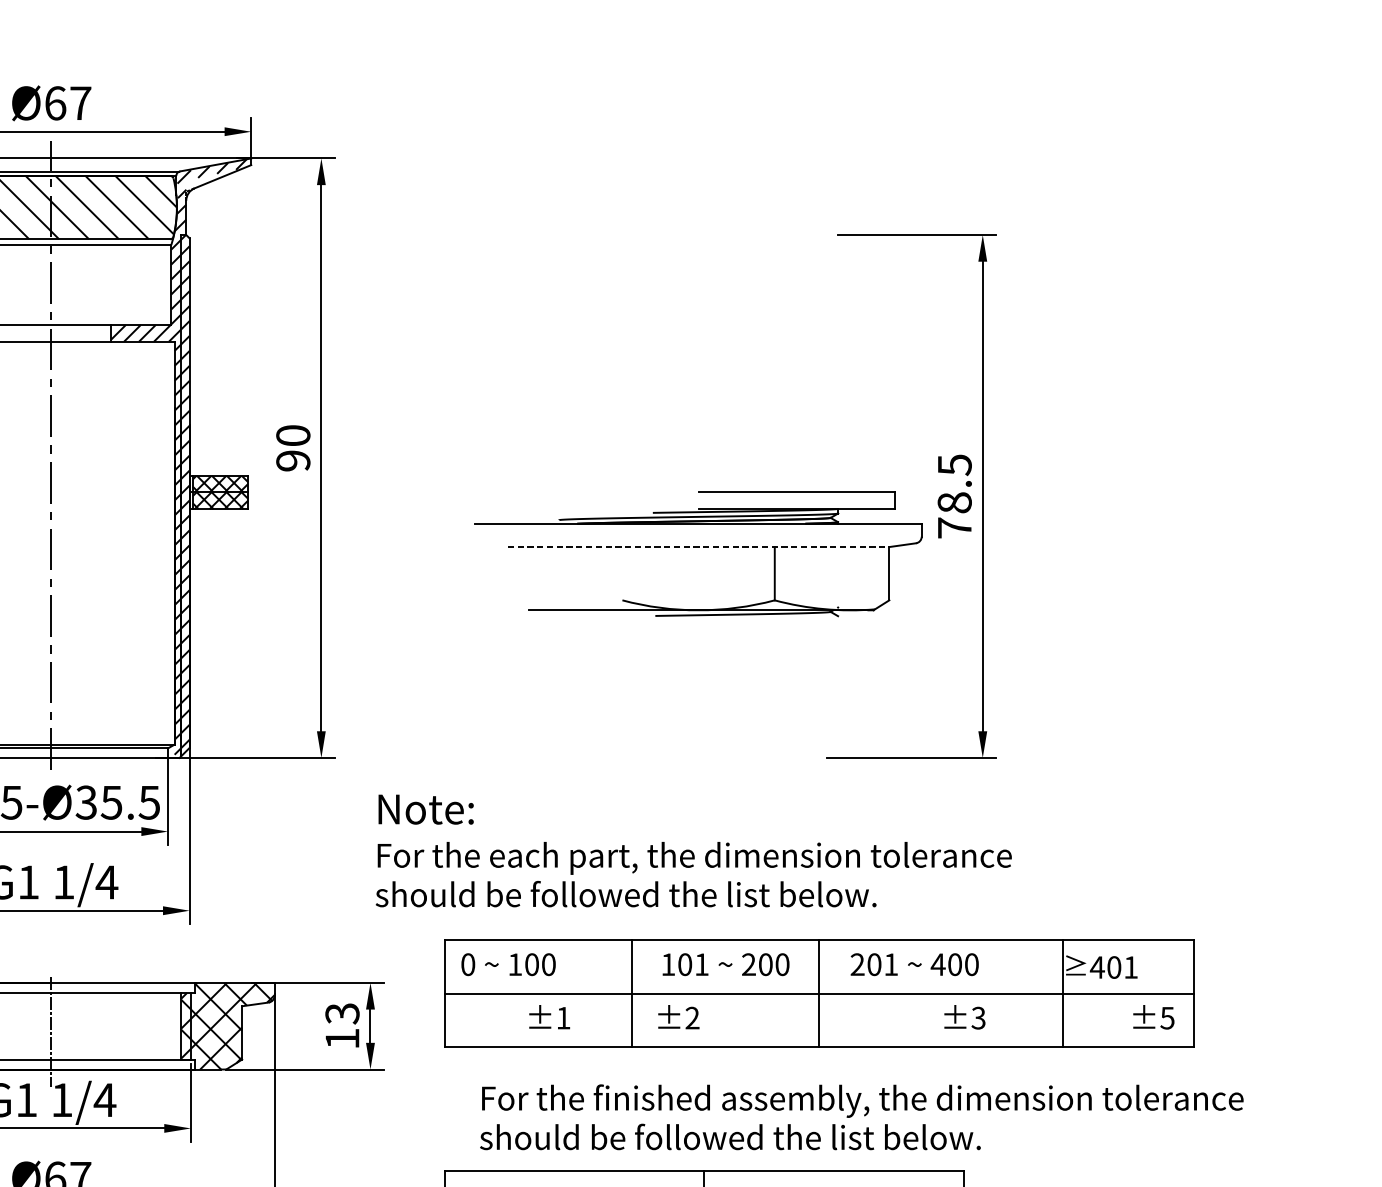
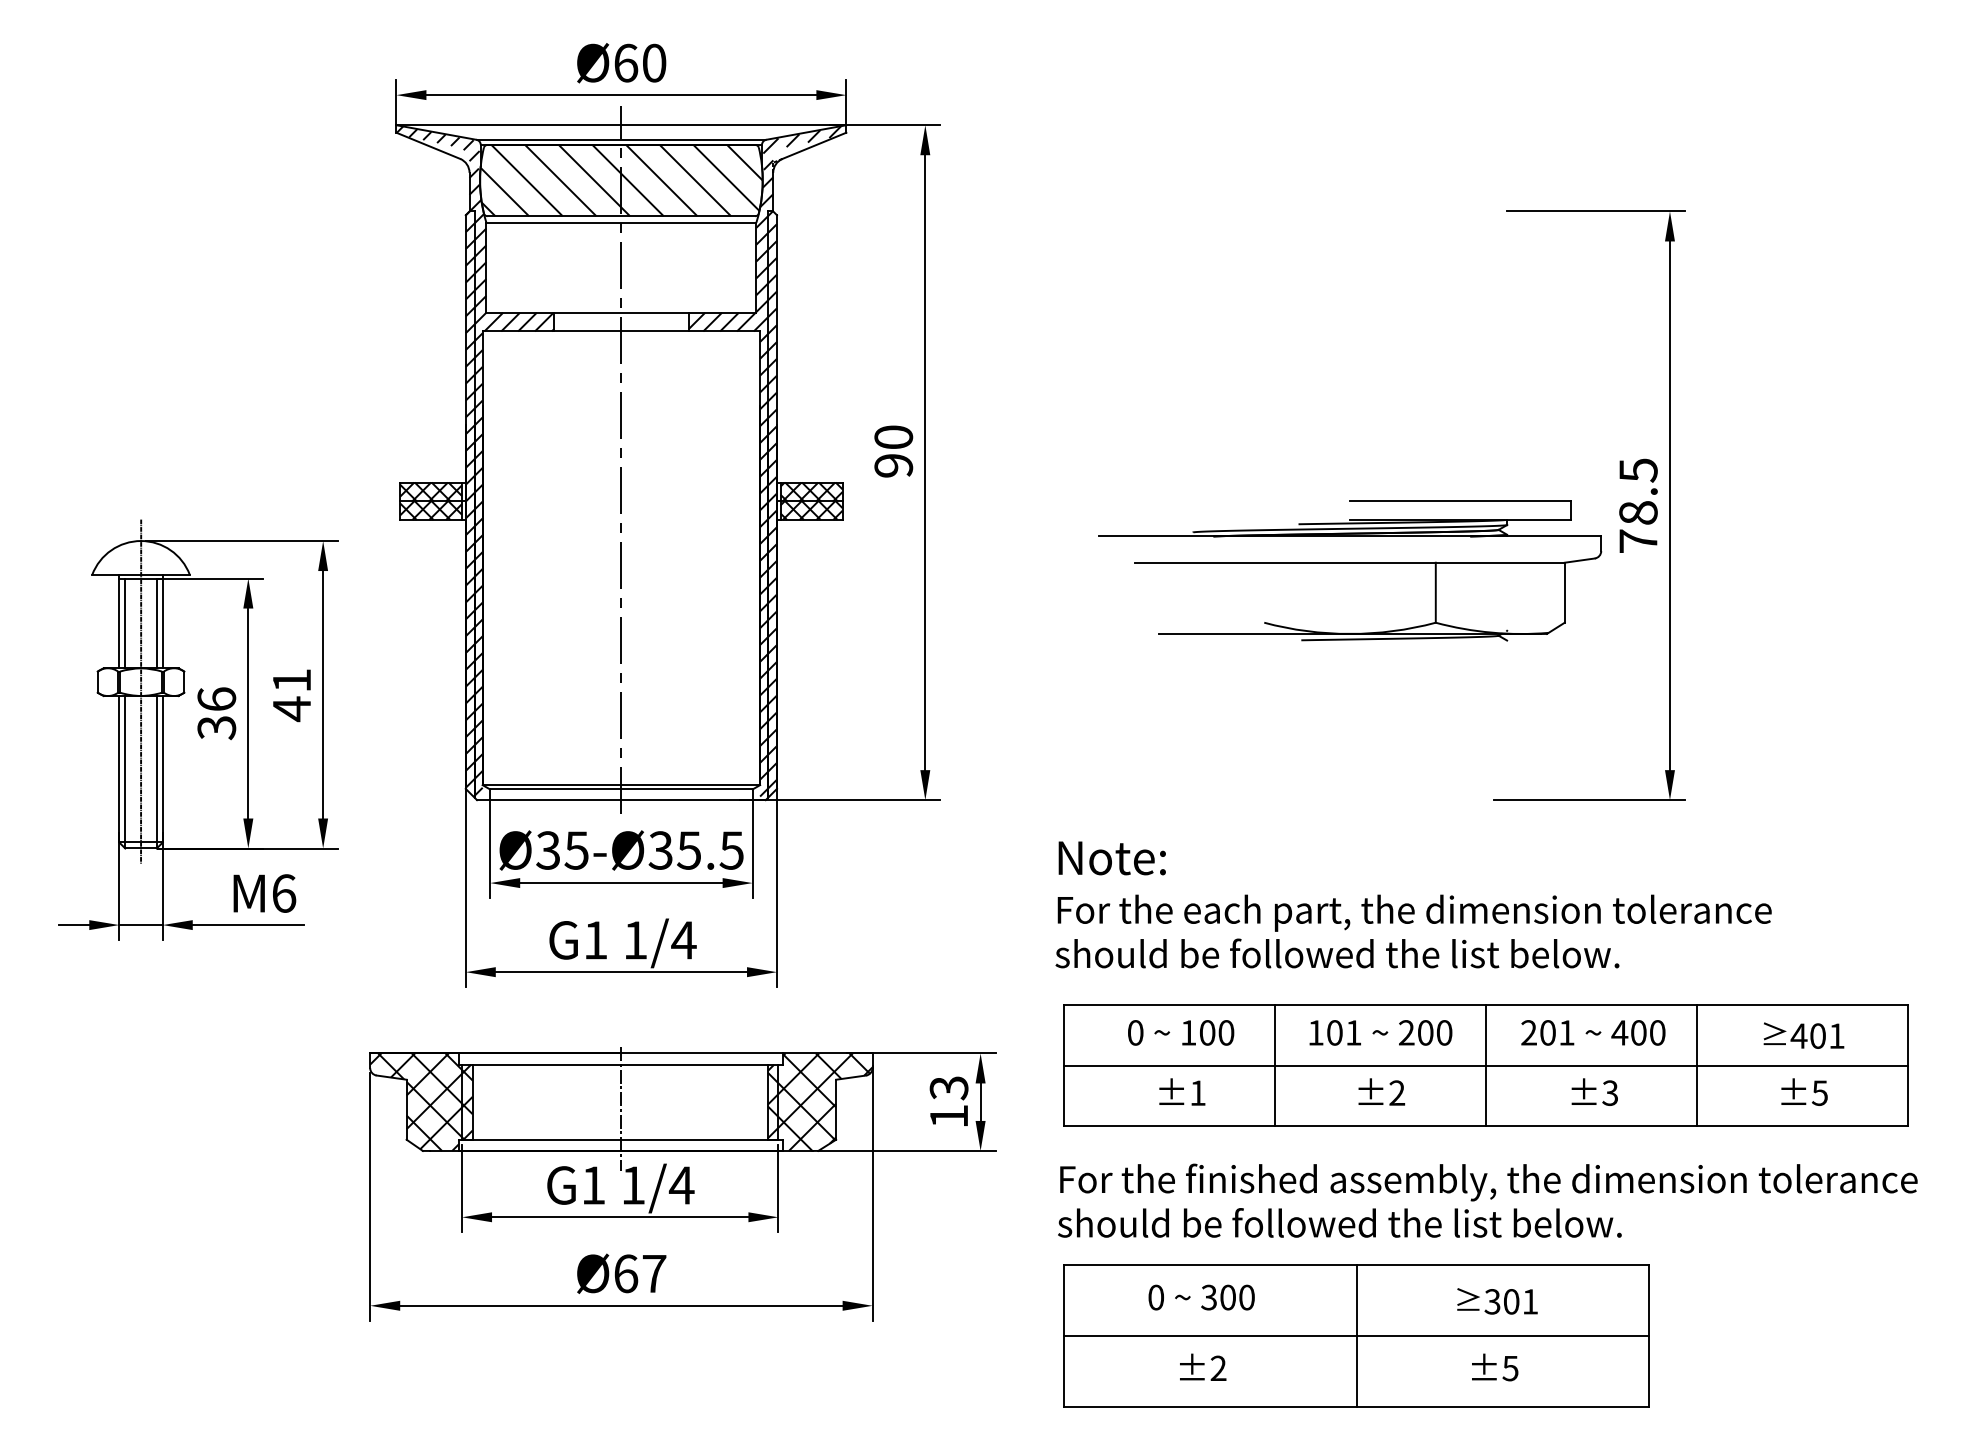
text: (80, 102) -> (654, 62), Ø67 -> Ø60
line: (699, 546) -> (1350, 562), dashed -> solid
text: (693, 850) -> (1413, 904), moved
text: (508, 964) -> (1181, 1032), moved
line: (1062, 993) -> (1696, 1065), moved
text: (678, 1016) -> (1381, 1091), moved
text: (964, 1016) -> (1594, 1091), moved
text: (1153, 1016) -> (1804, 1091), moved
text: (861, 1117) -> (1487, 1200), moved

